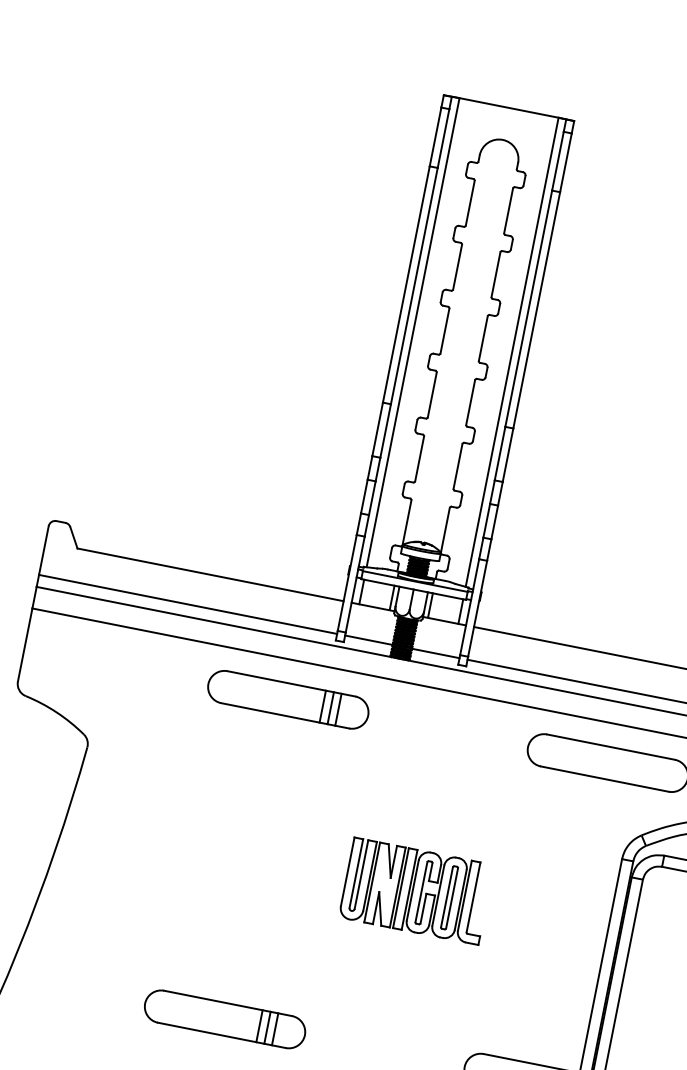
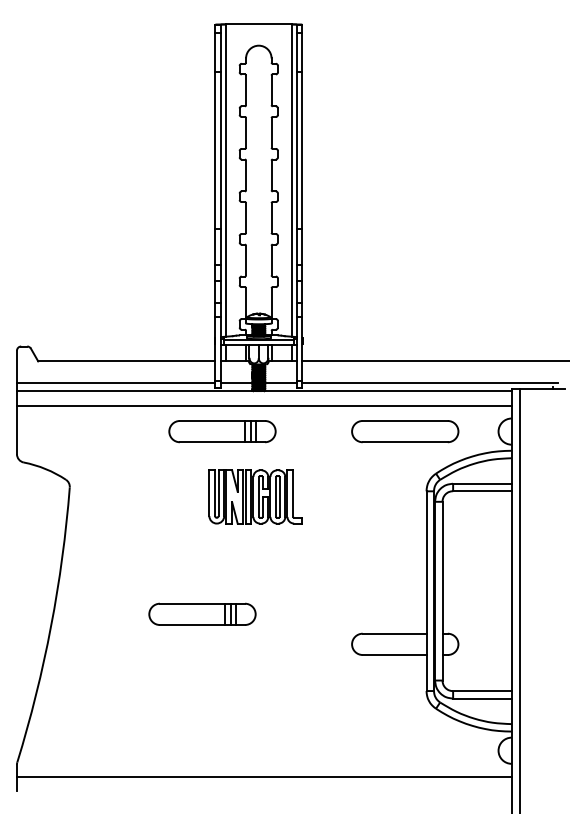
part: (288, 699) -> (222, 431), moved
part: (416, 890) -> (255, 496), moved
part: (225, 1018) -> (202, 613), moved

